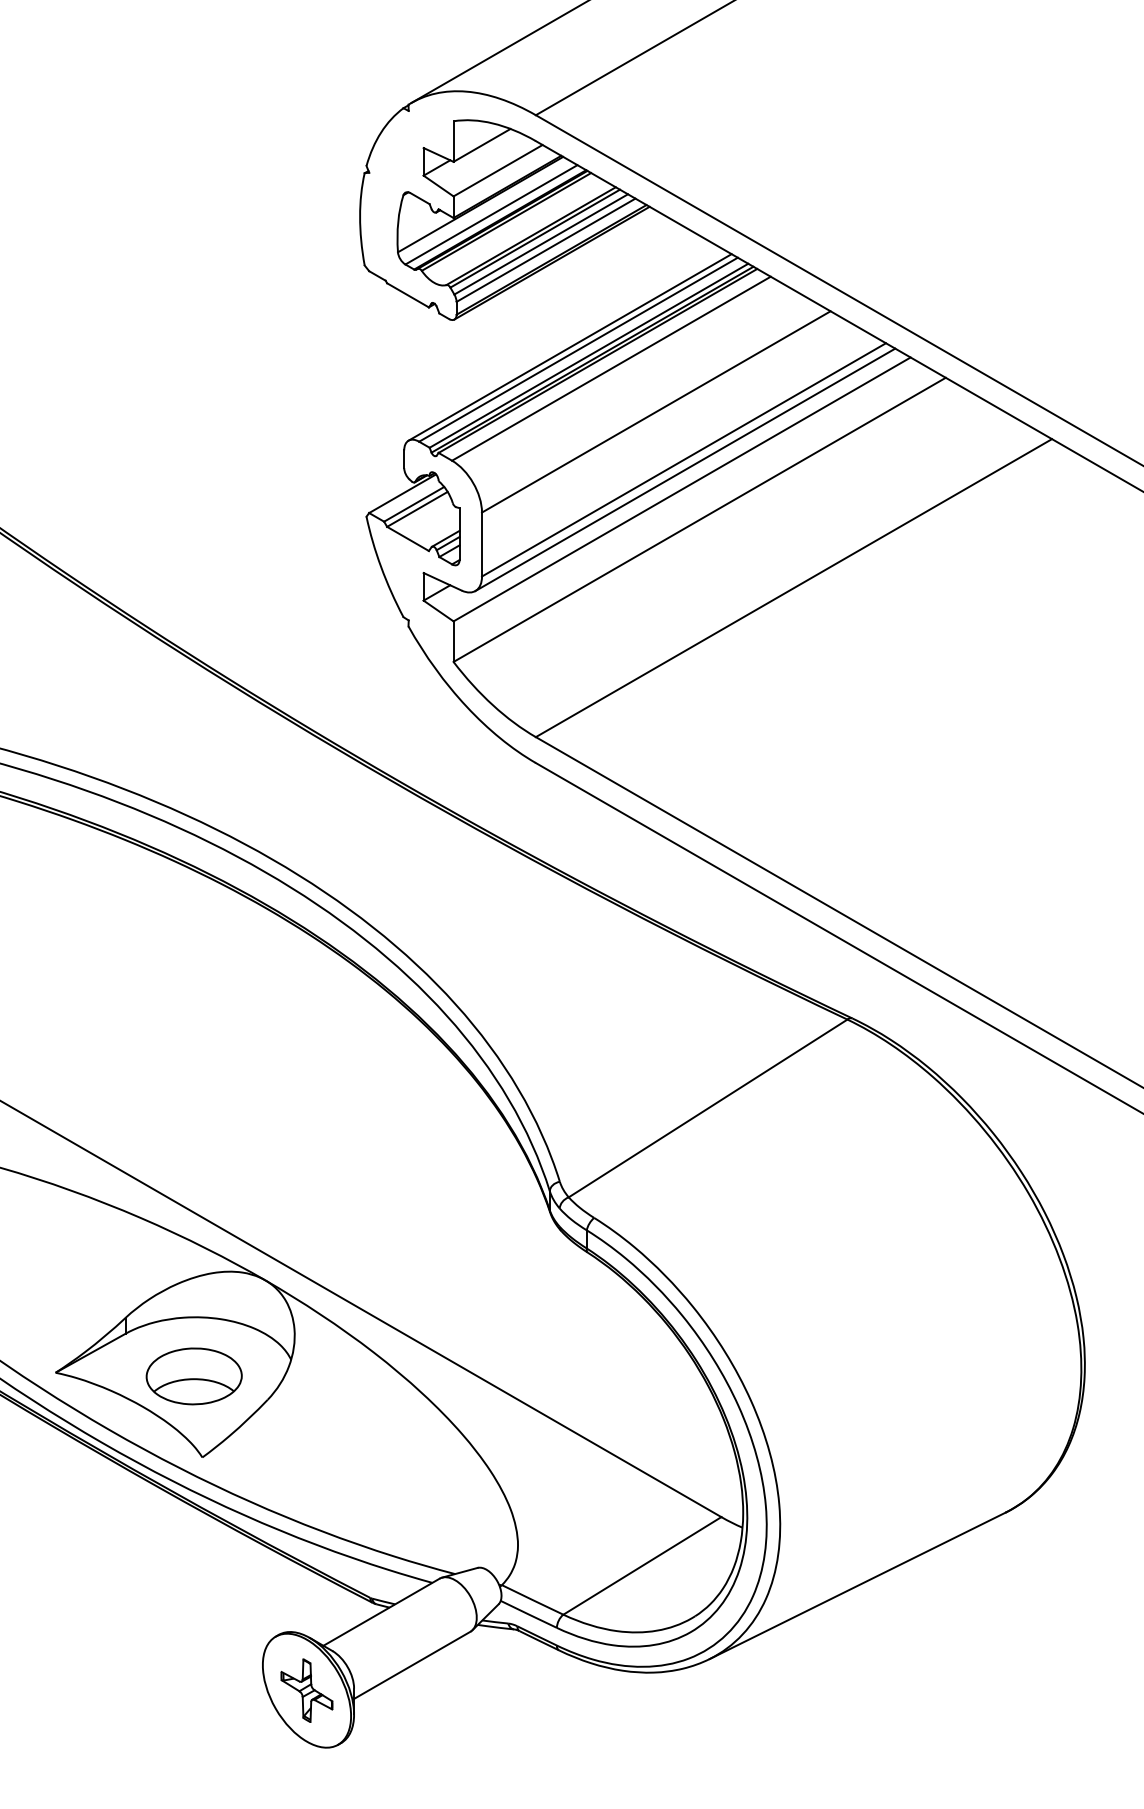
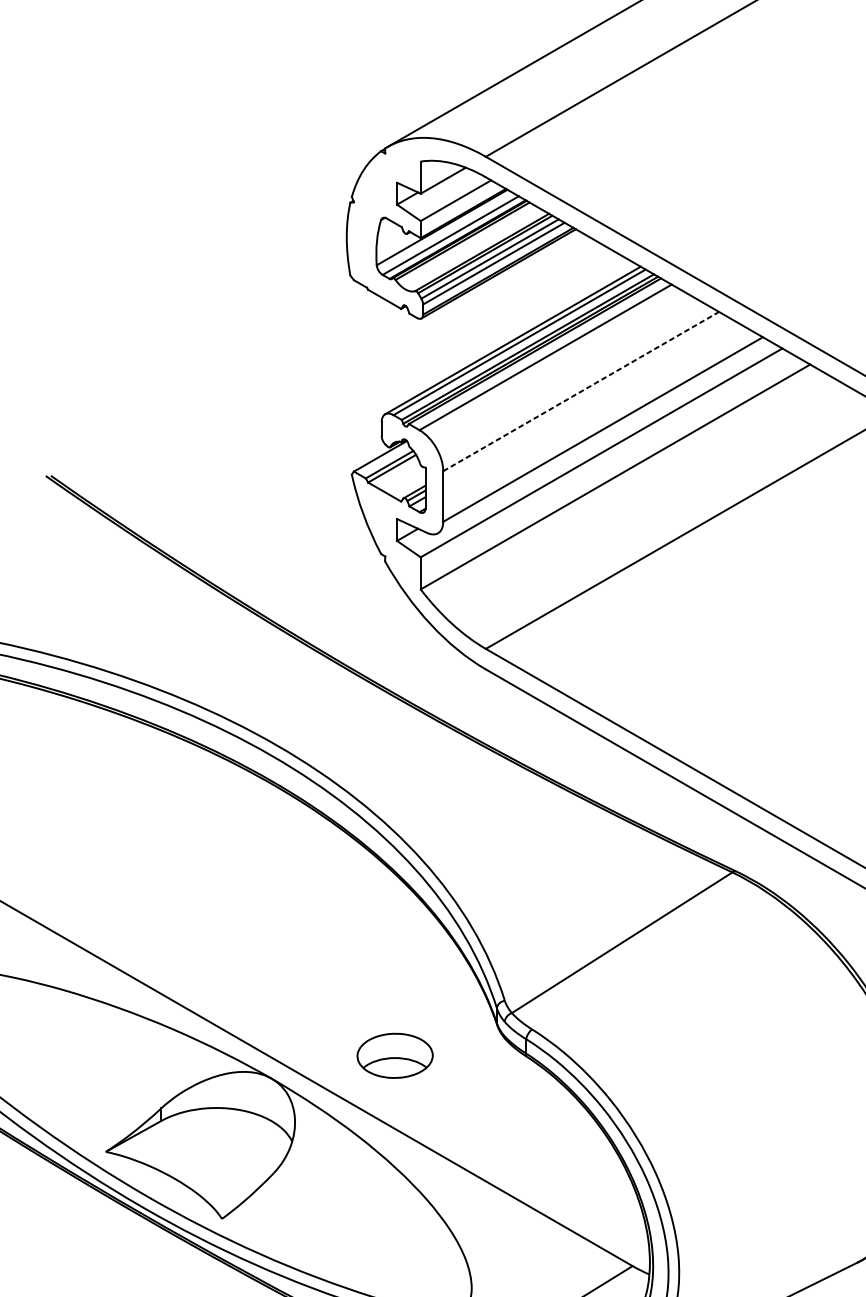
line: (656, 411) -> (581, 391), solid -> dashed
line: (685, 469) -> (604, 437), removed
part: (193, 1376) -> (394, 1055), moved

